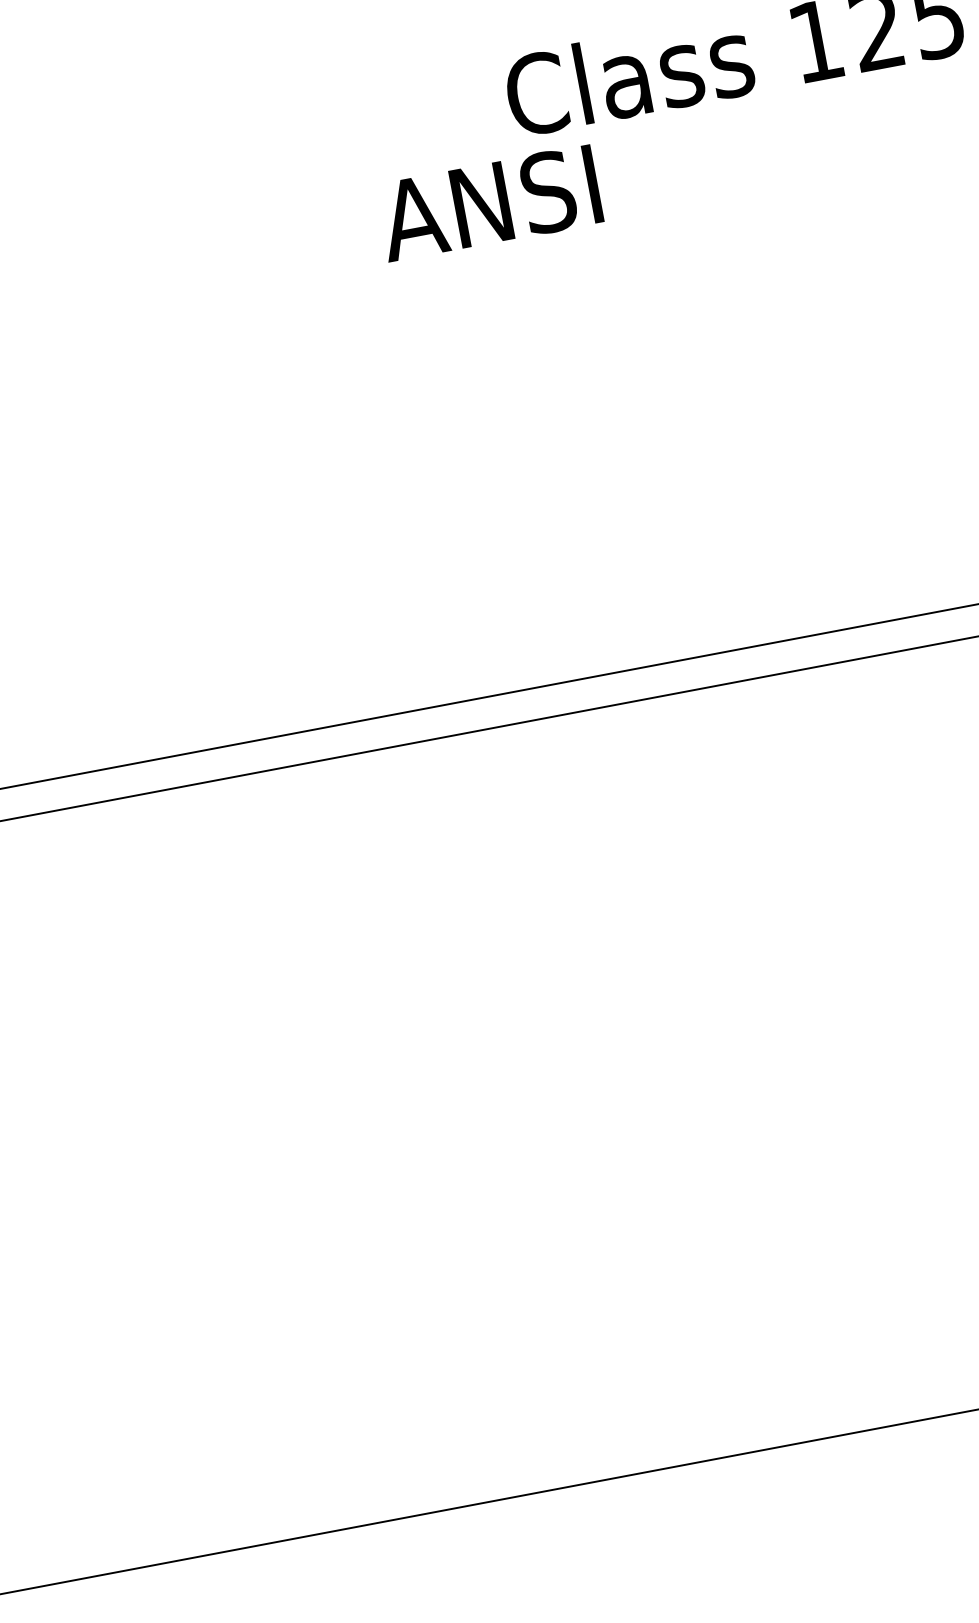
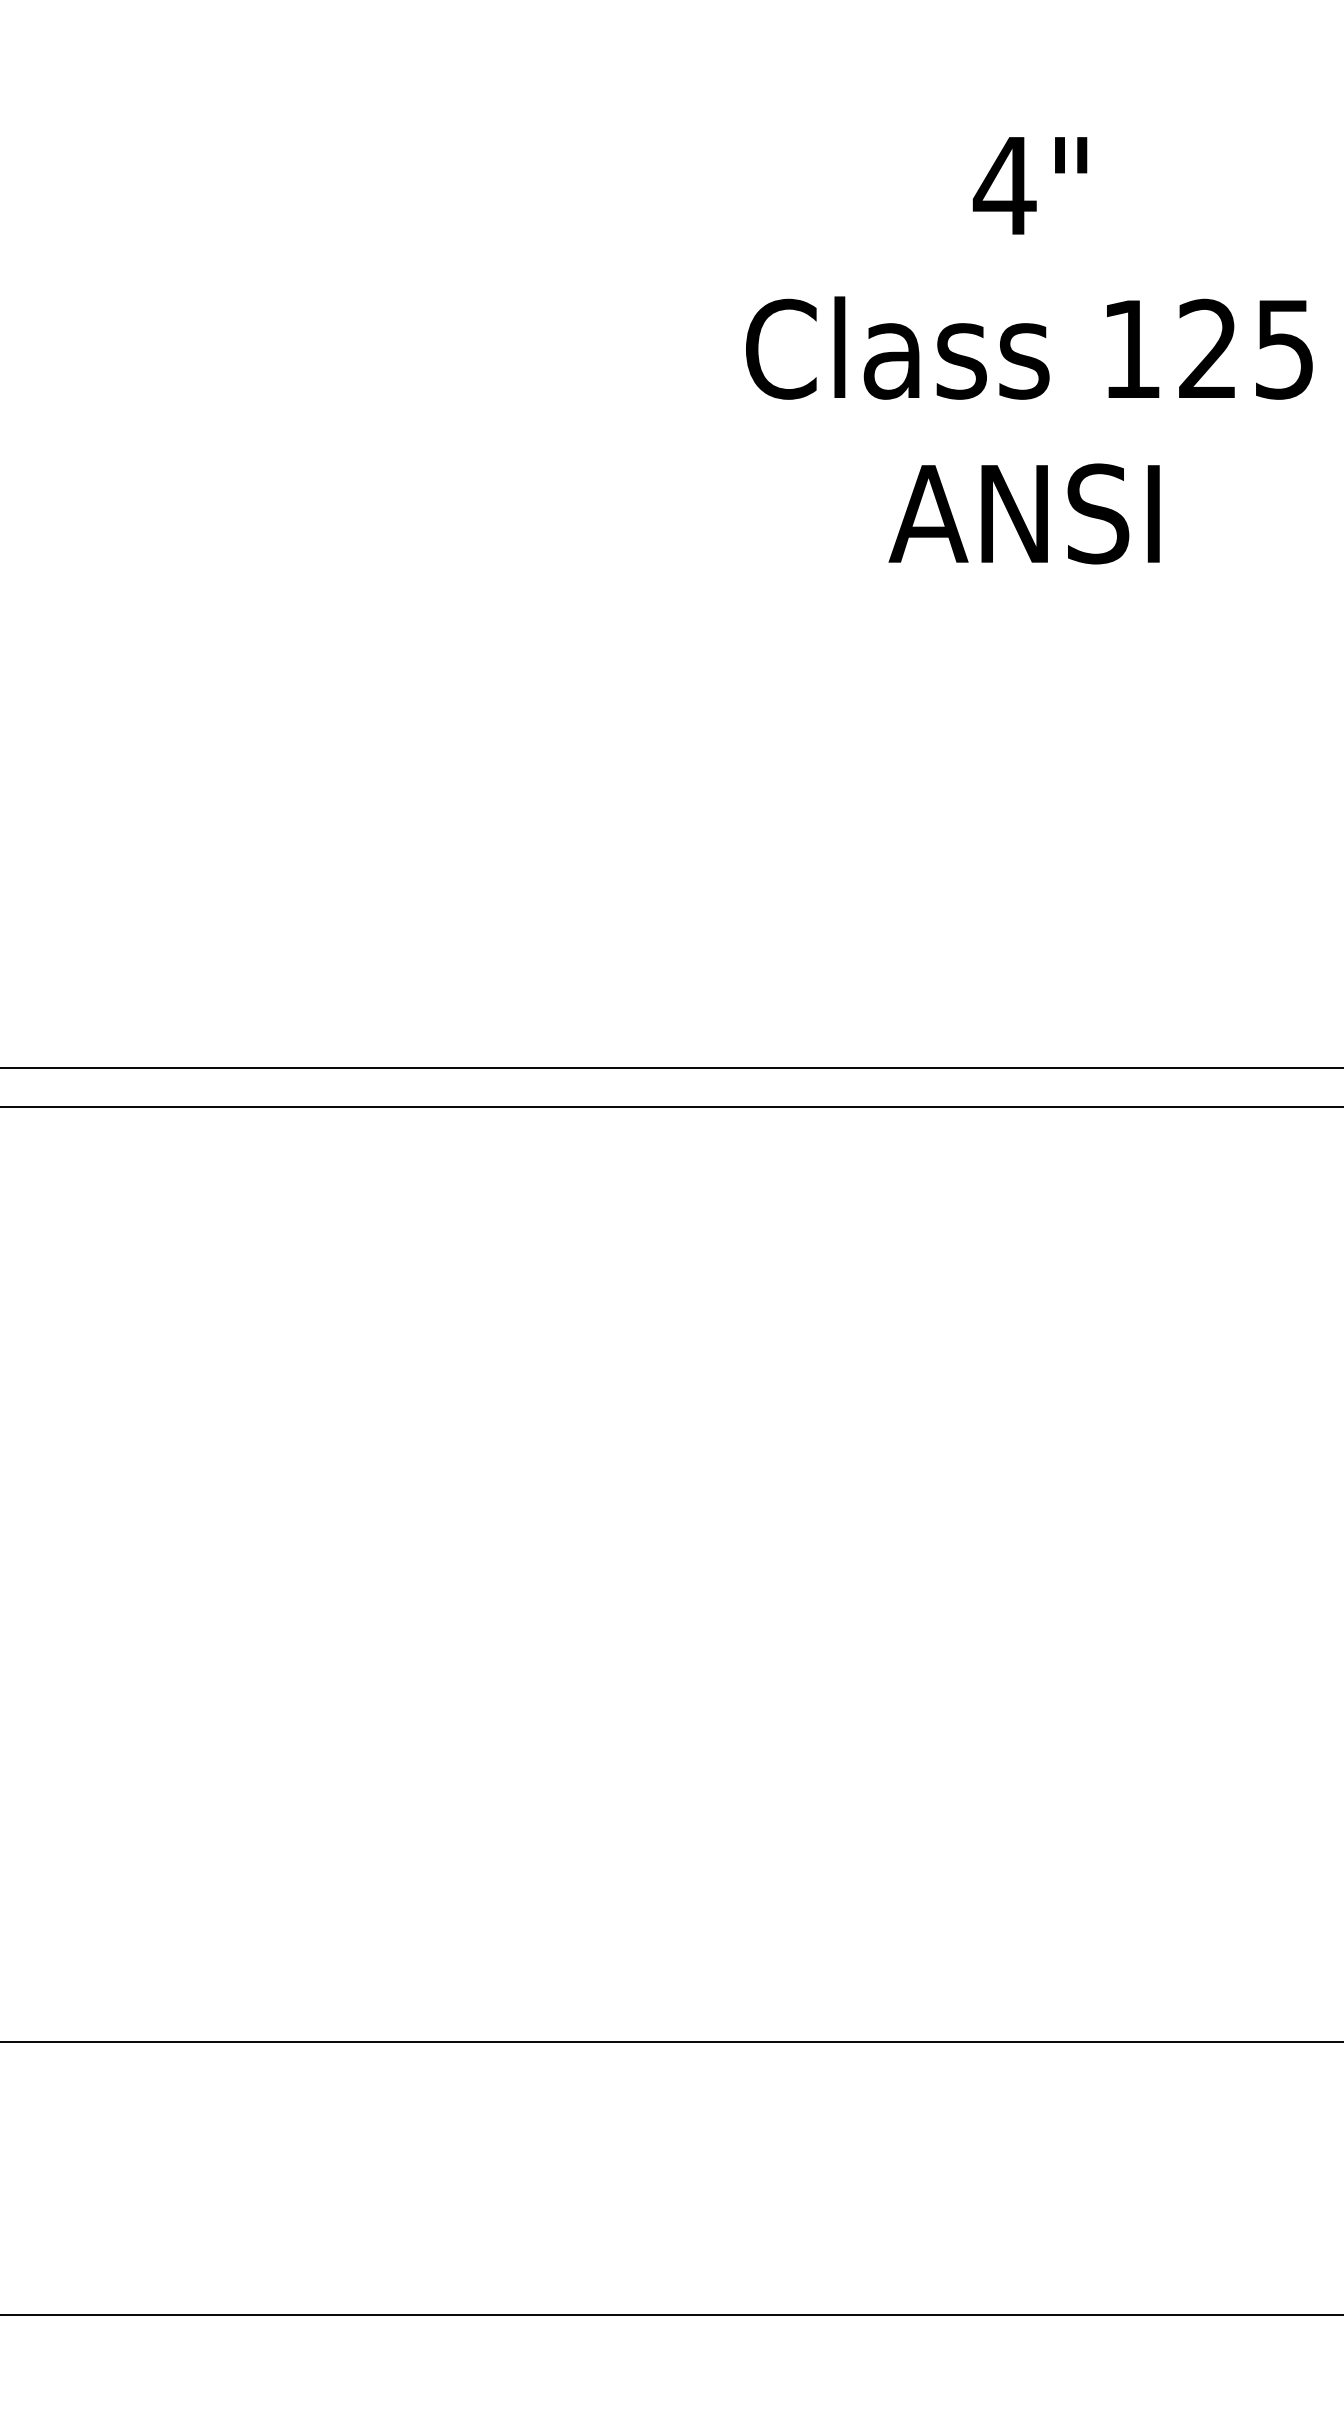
text: (488, 203) -> (1023, 513), moved

